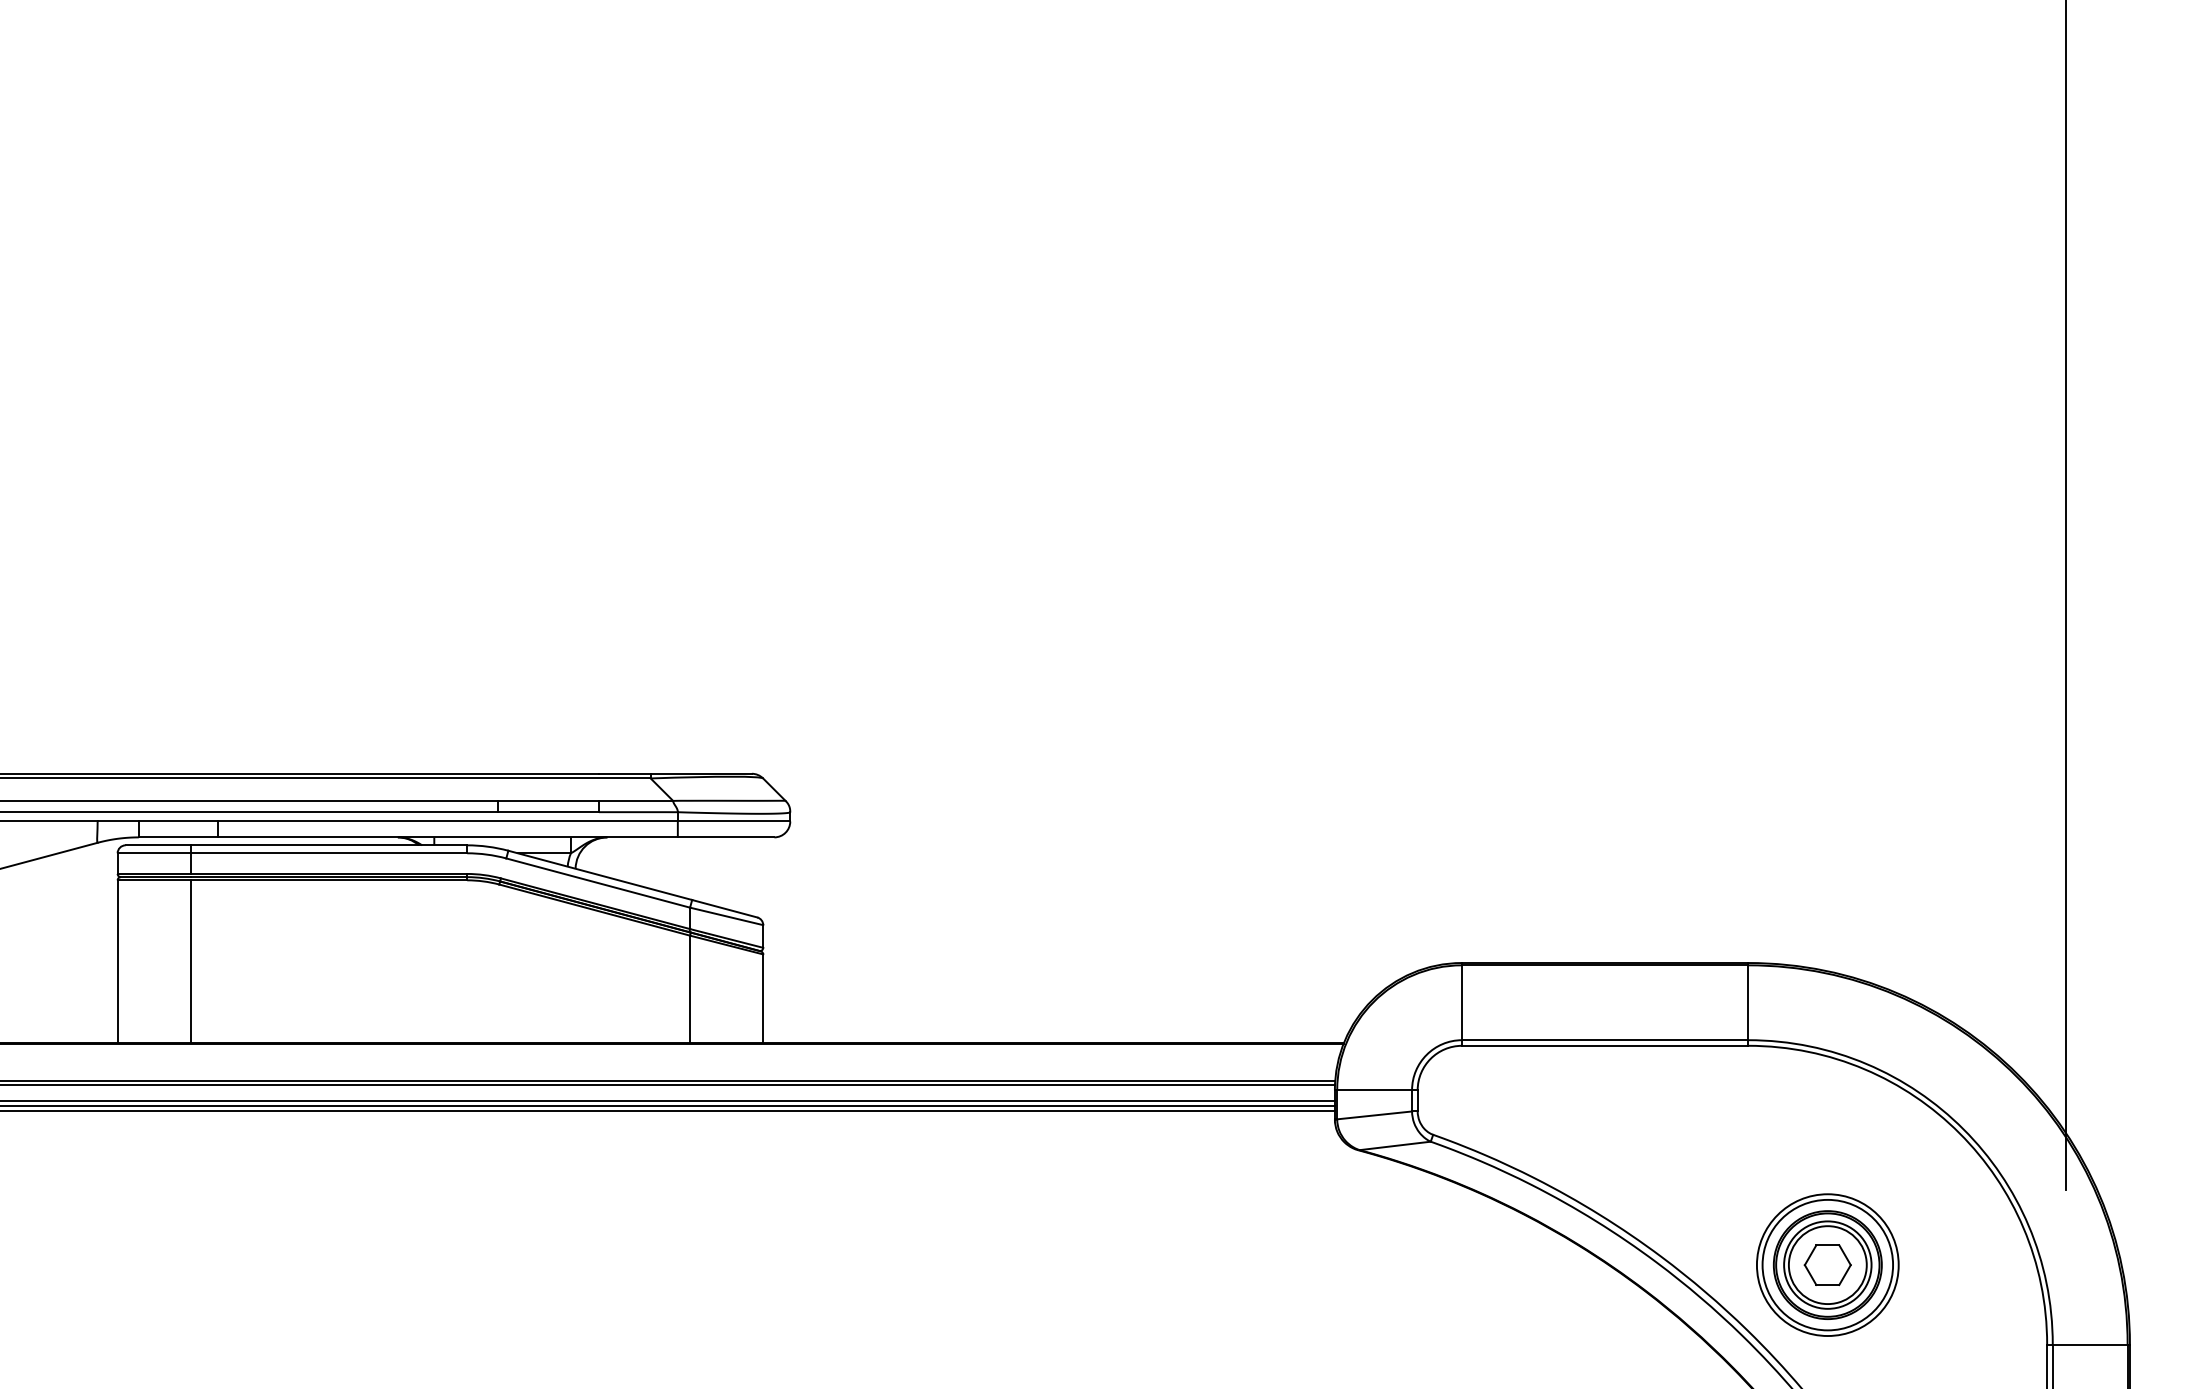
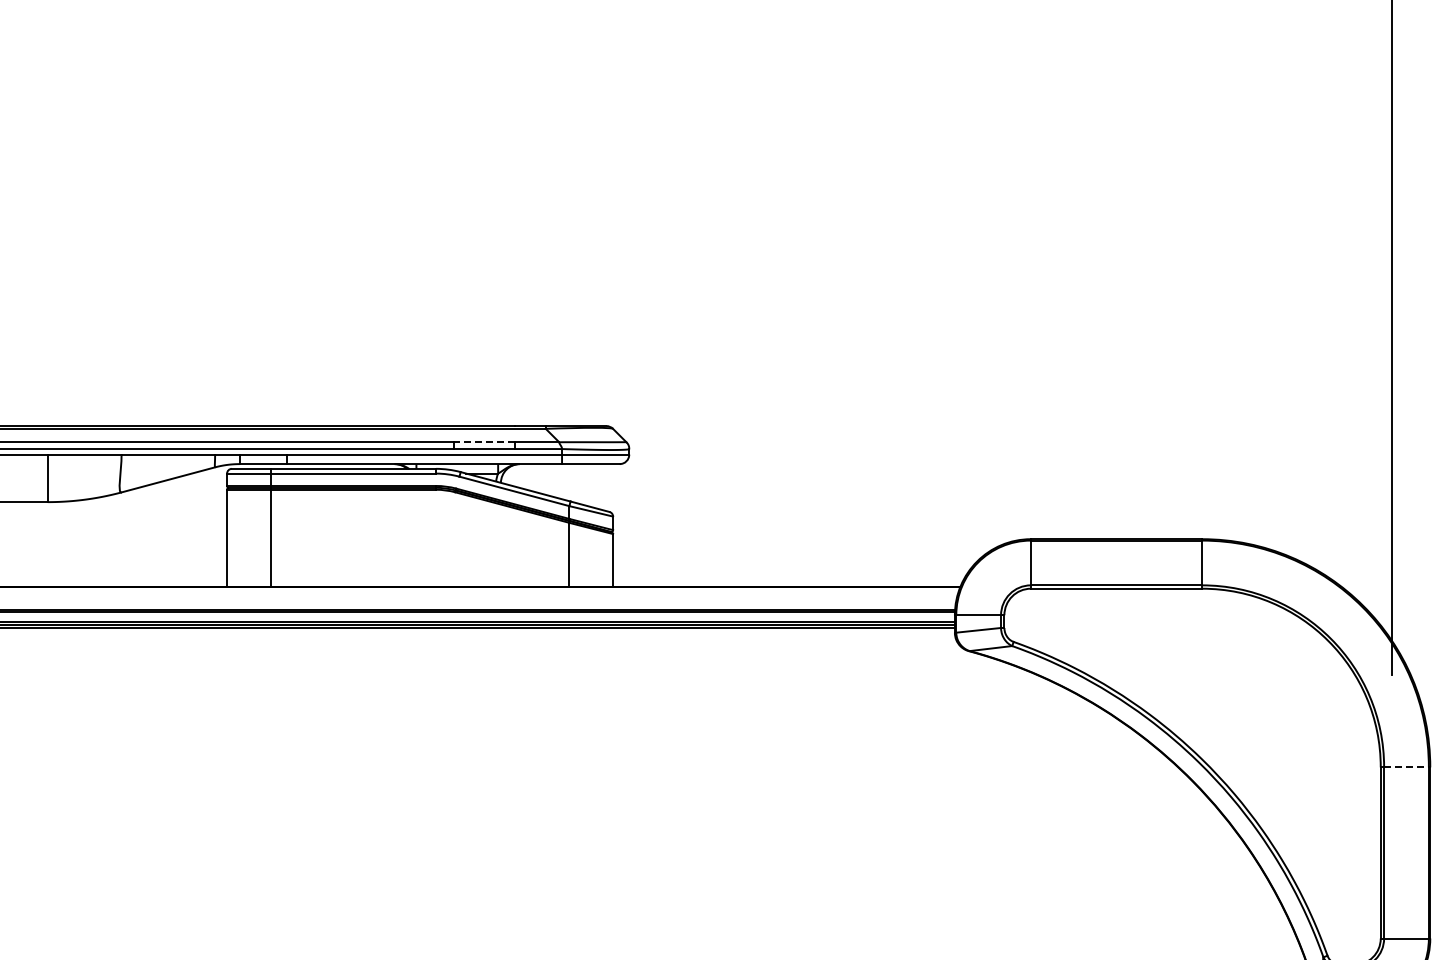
line: (548, 801) -> (484, 442), solid -> dashed
part: (1827, 1264) -> (1249, 719), removed
line: (2091, 1344) -> (1407, 767), solid -> dashed

